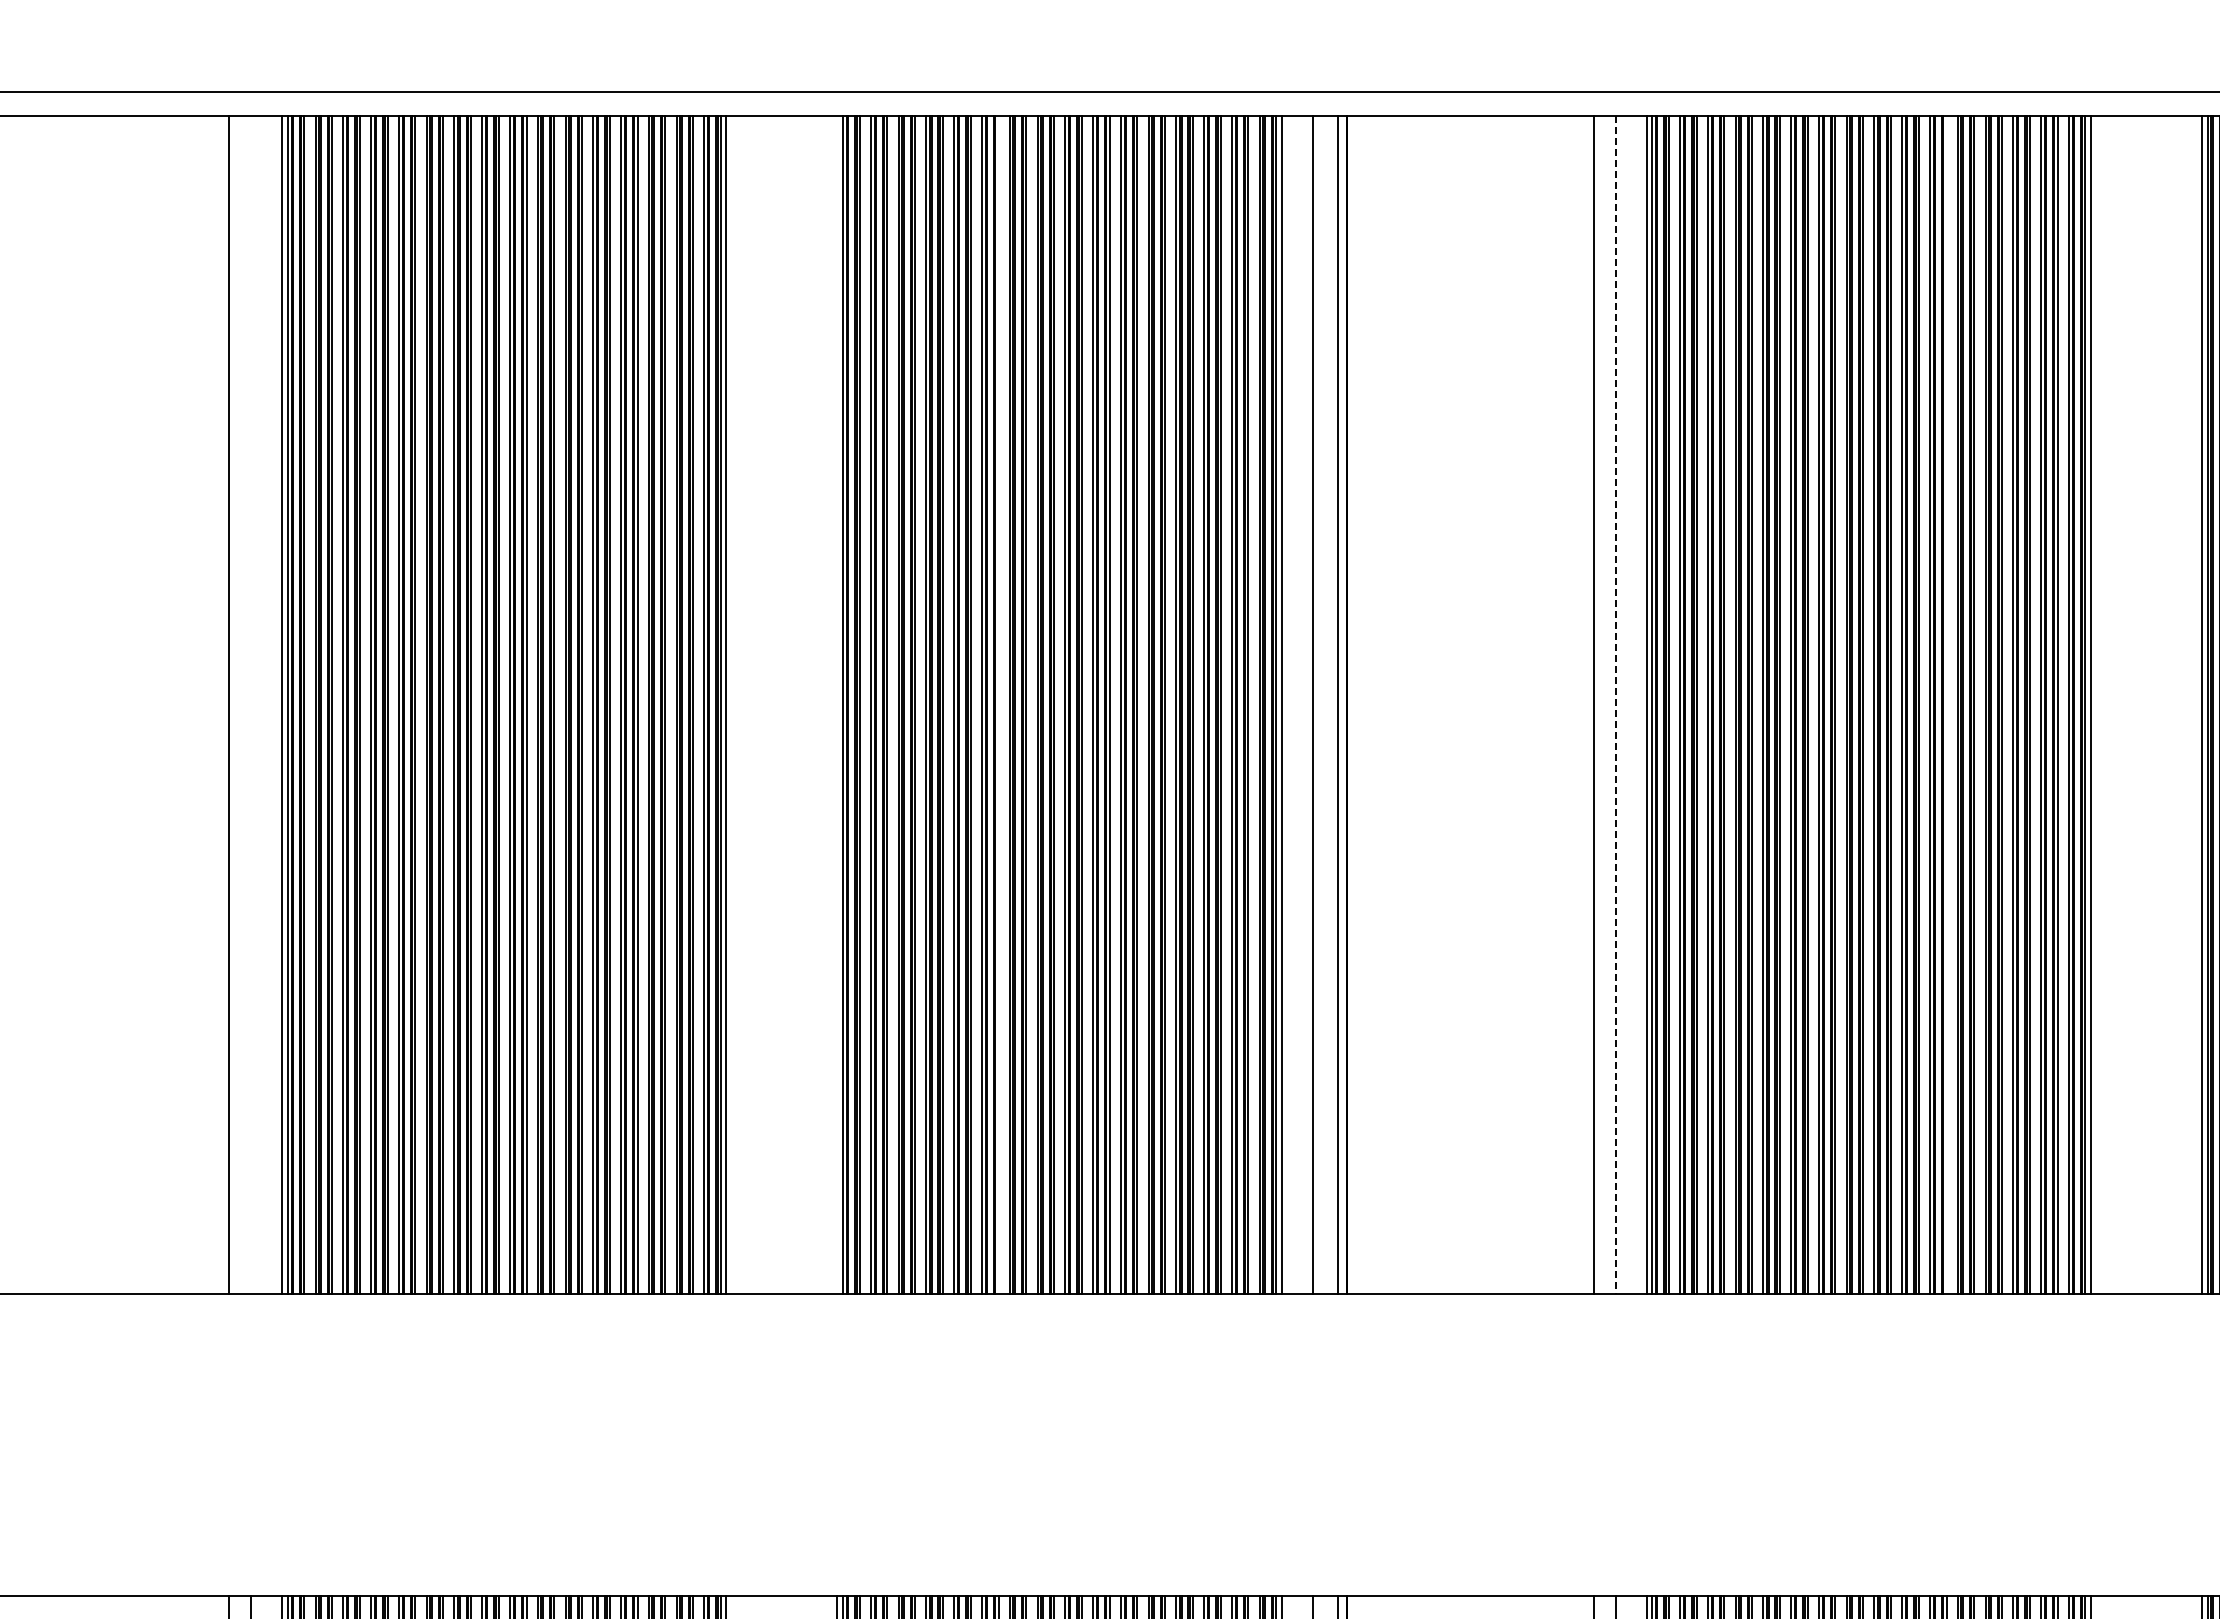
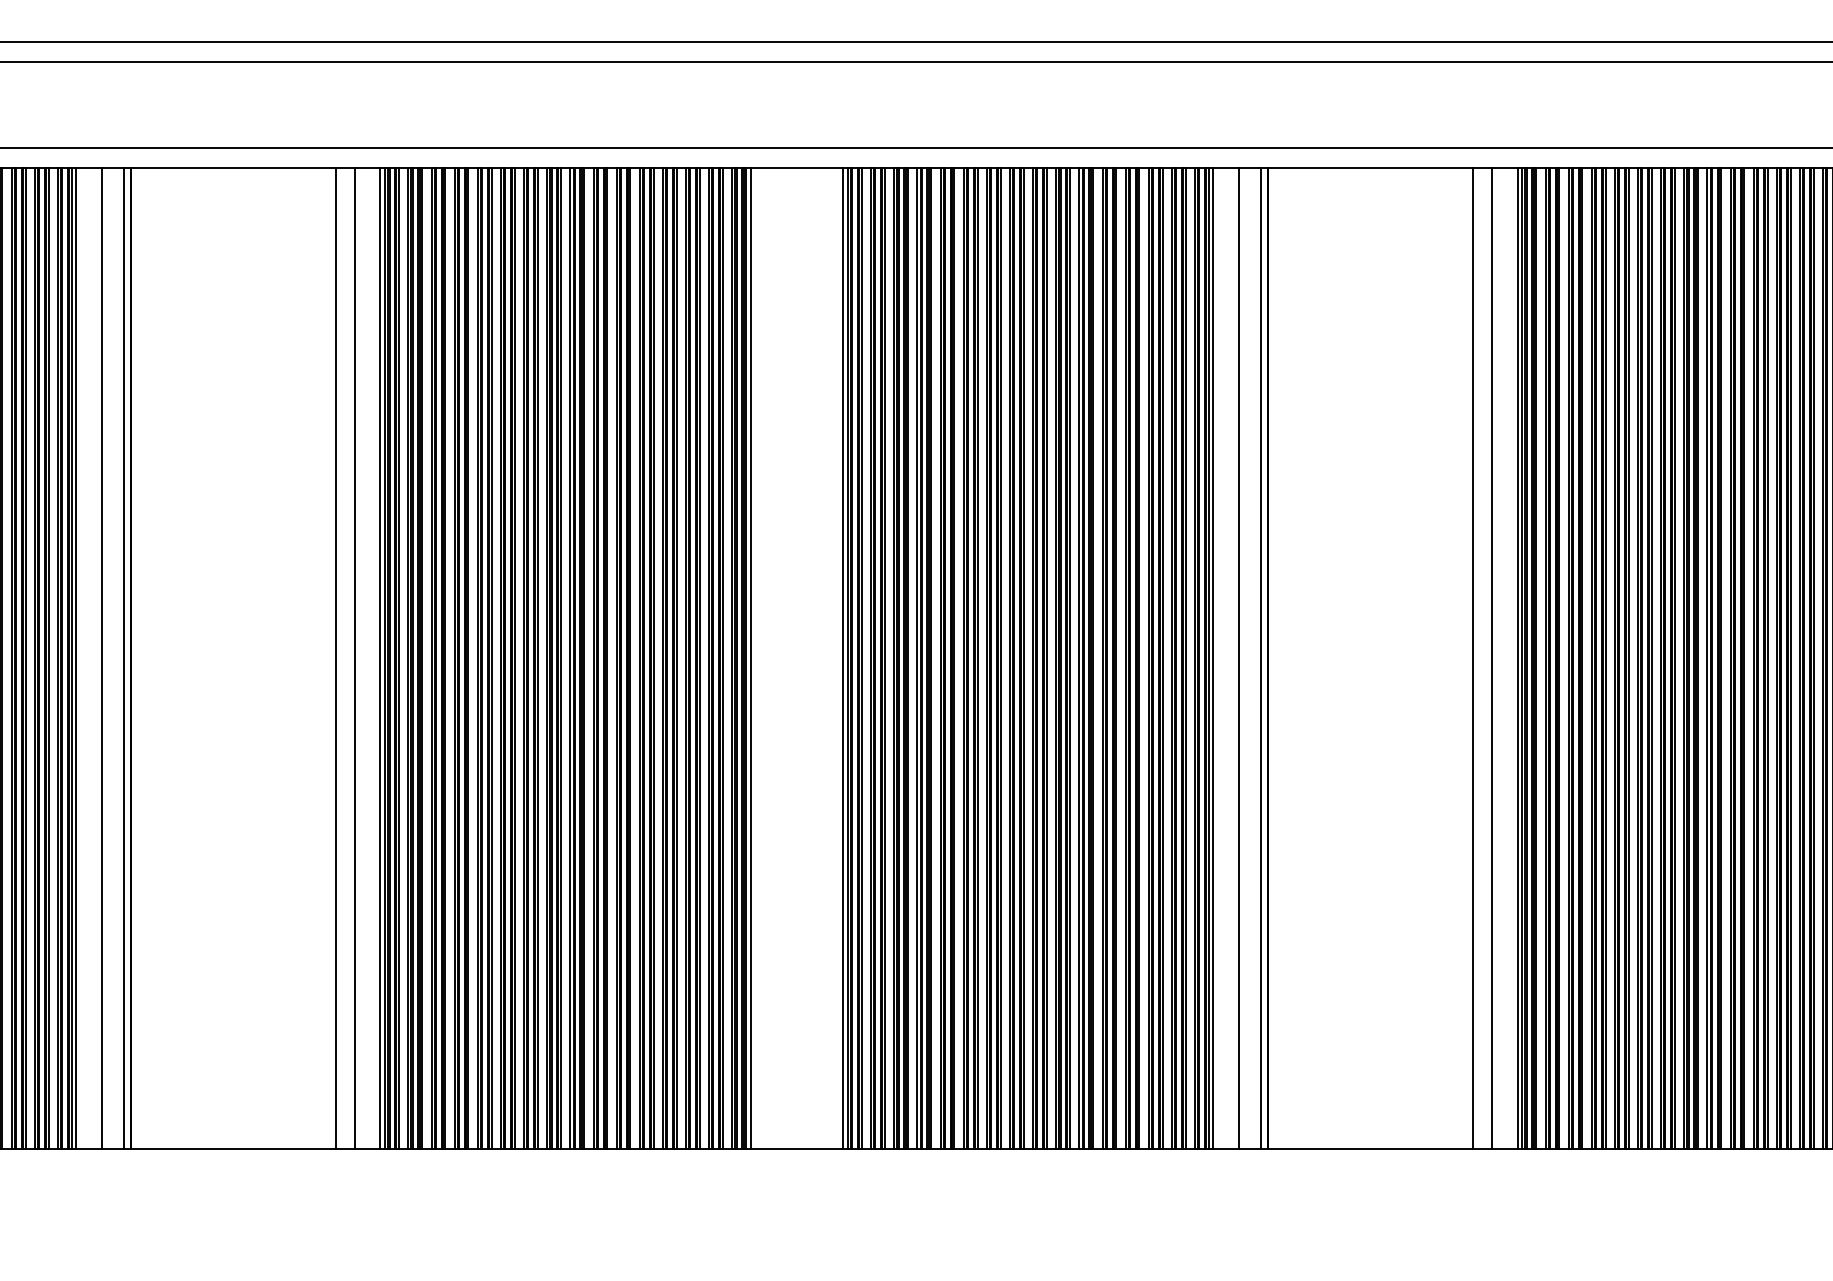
line: (251, 704) -> (355, 658), added
line: (837, 704) -> (843, 658), added
line: (998, 704) -> (977, 658), added
line: (1615, 704) -> (1491, 658), dashed -> solid
line: (1946, 704) -> (1767, 658), added

